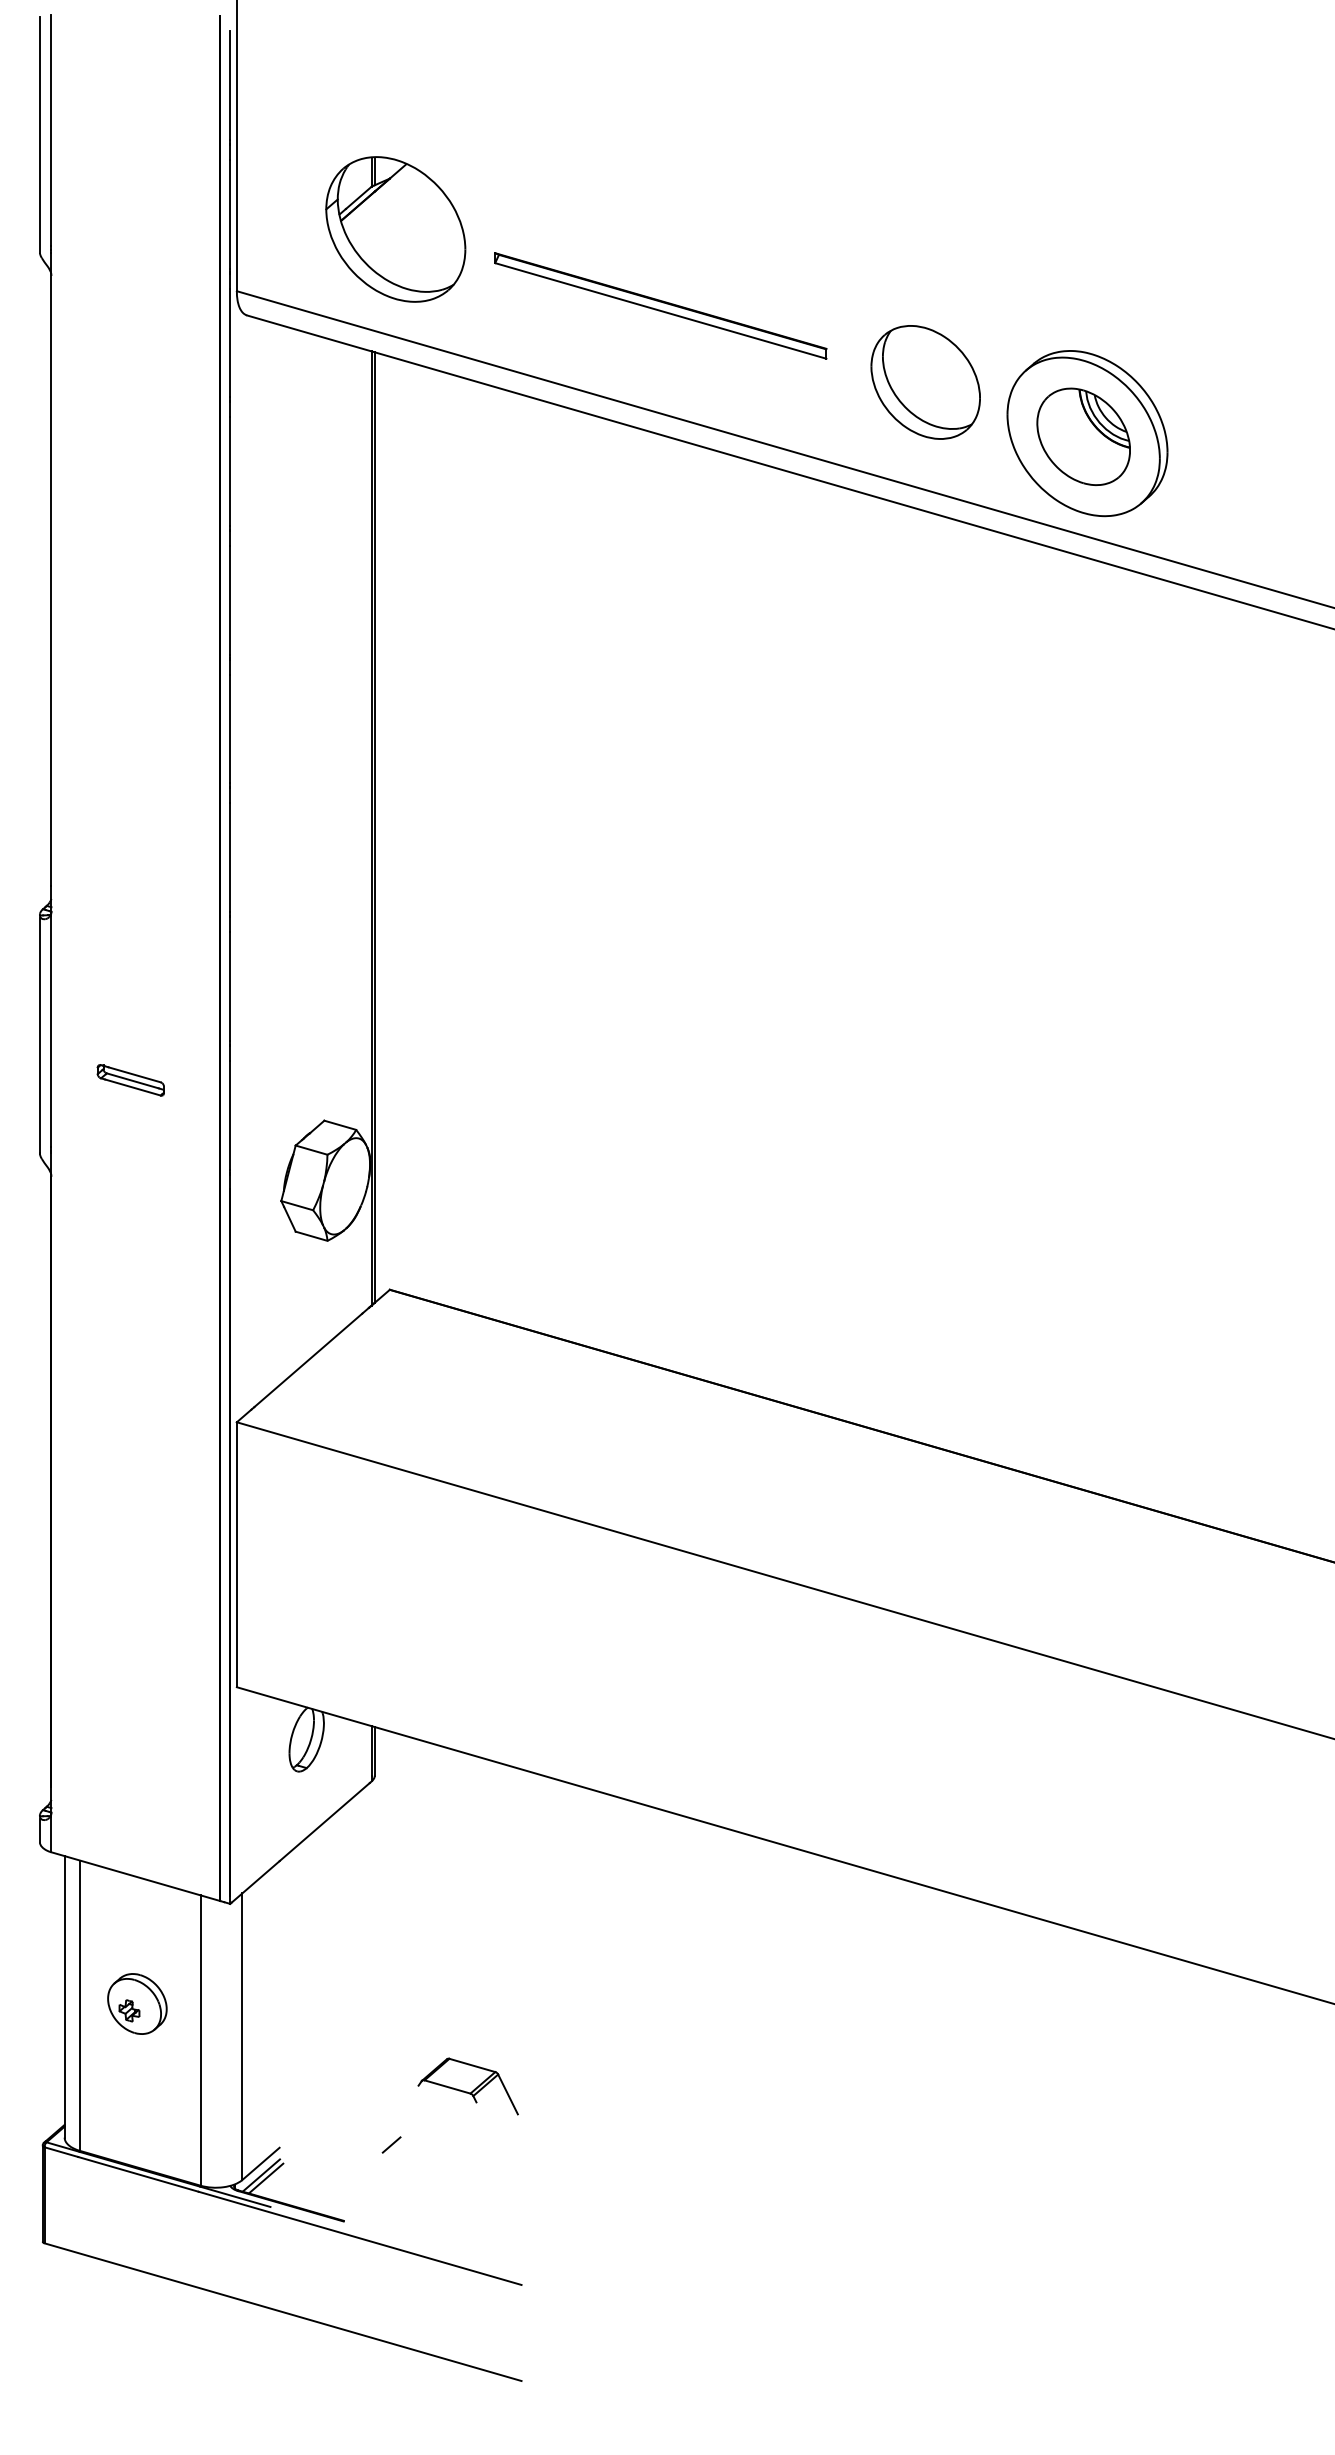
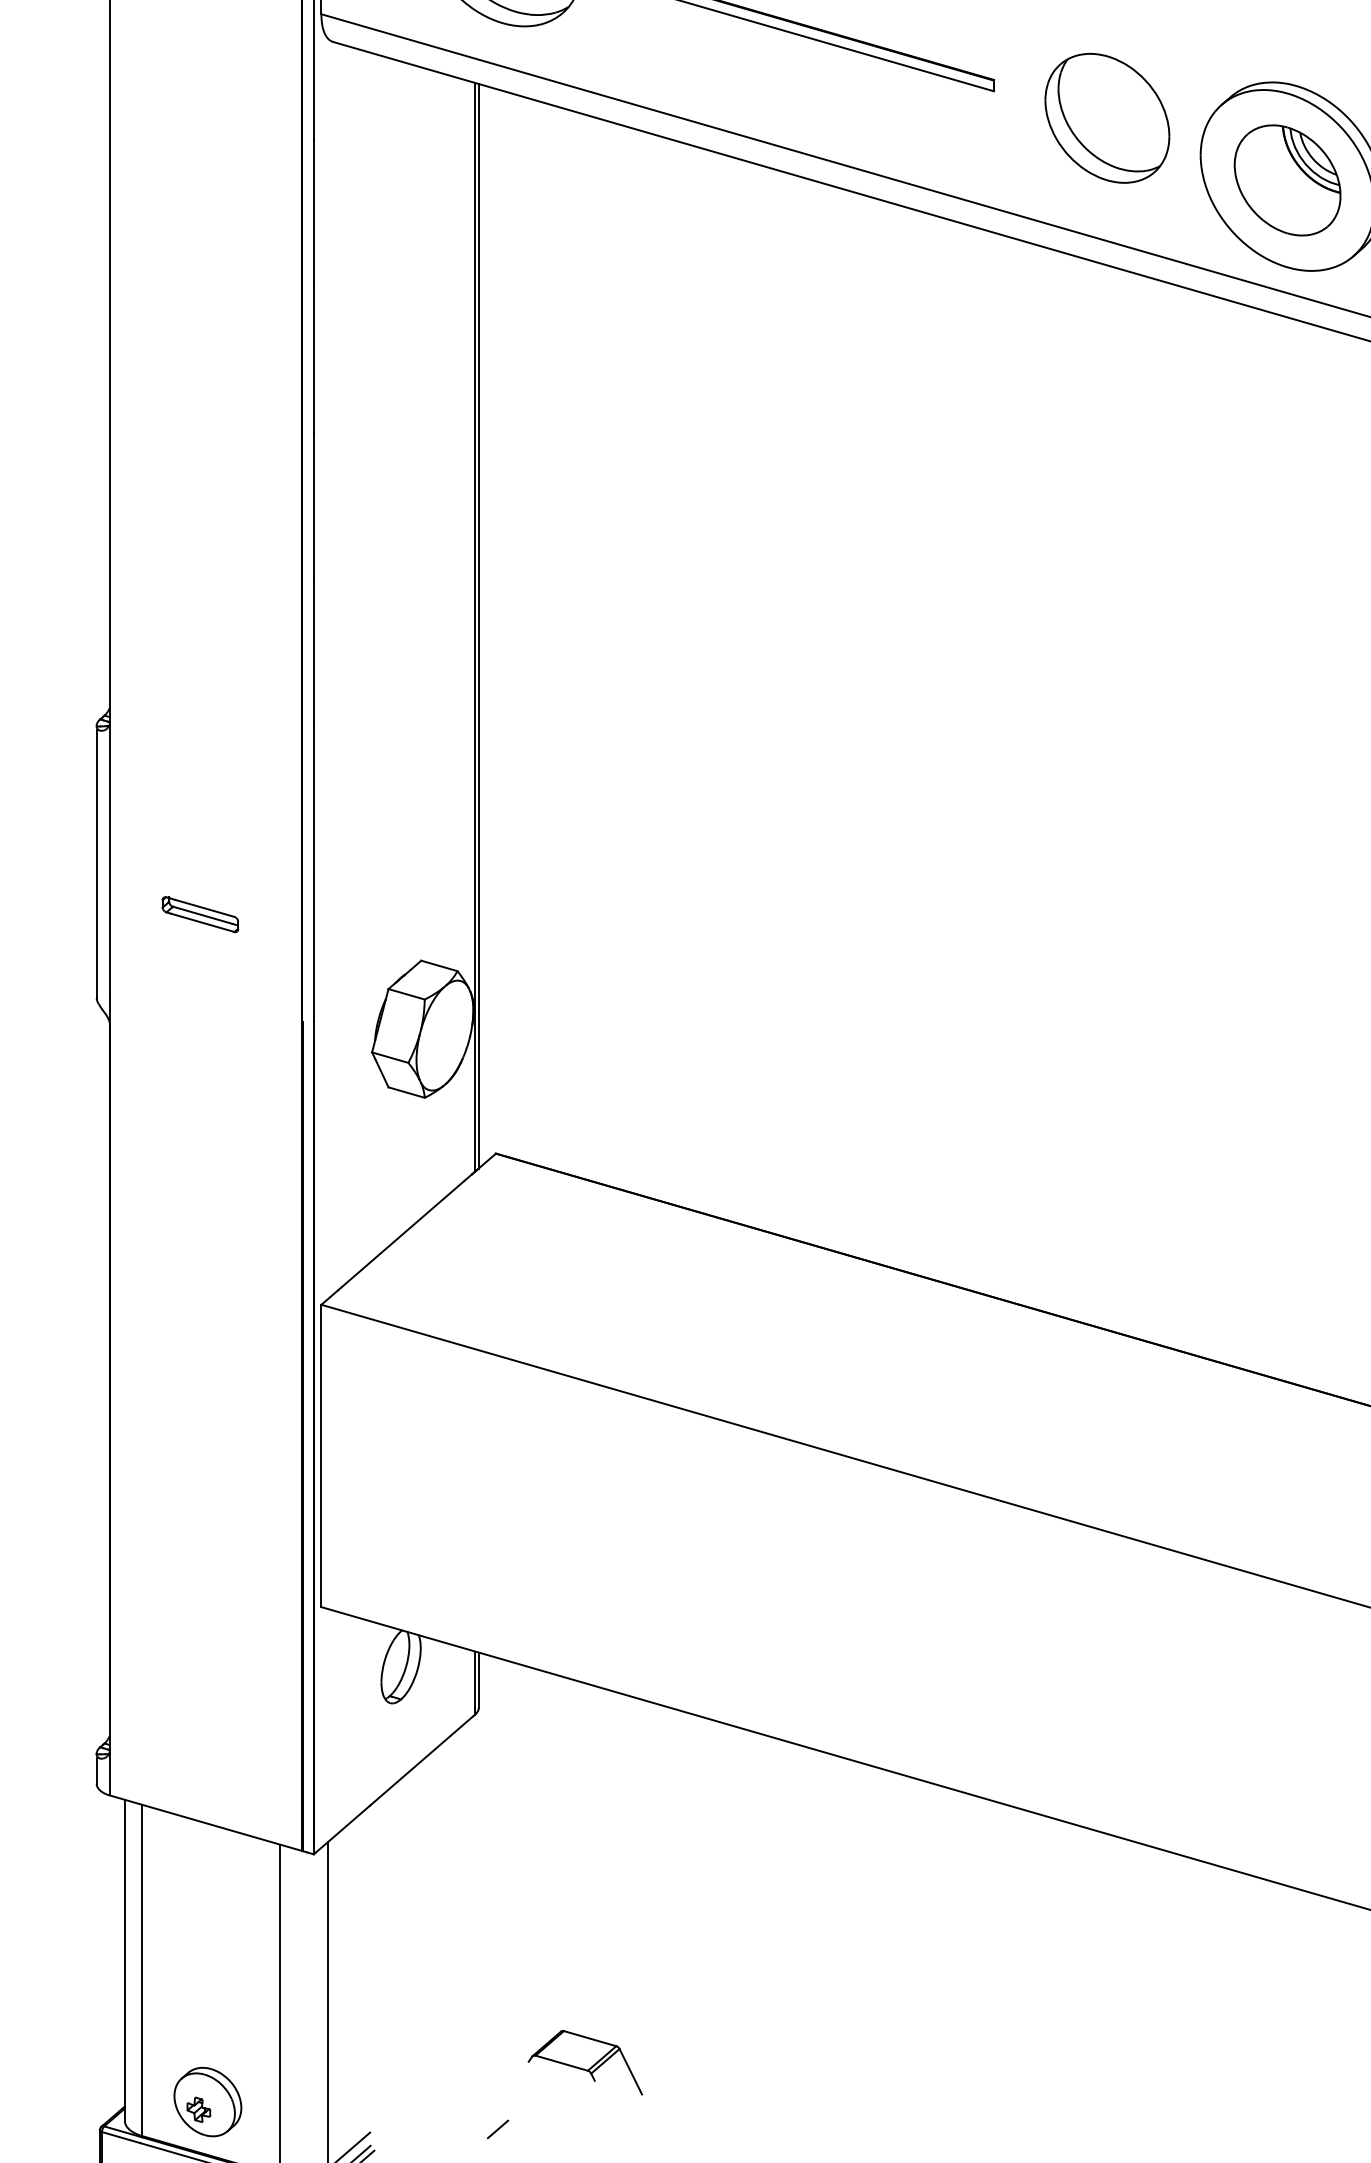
part: (137, 2003) -> (208, 2101), moved

